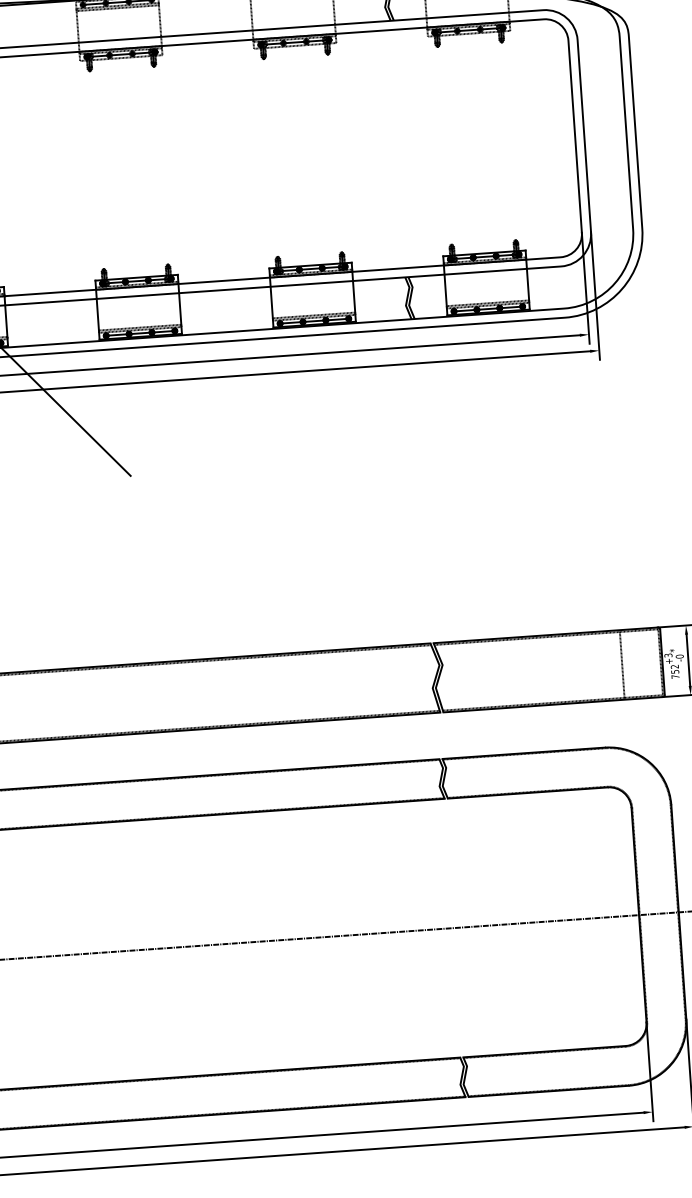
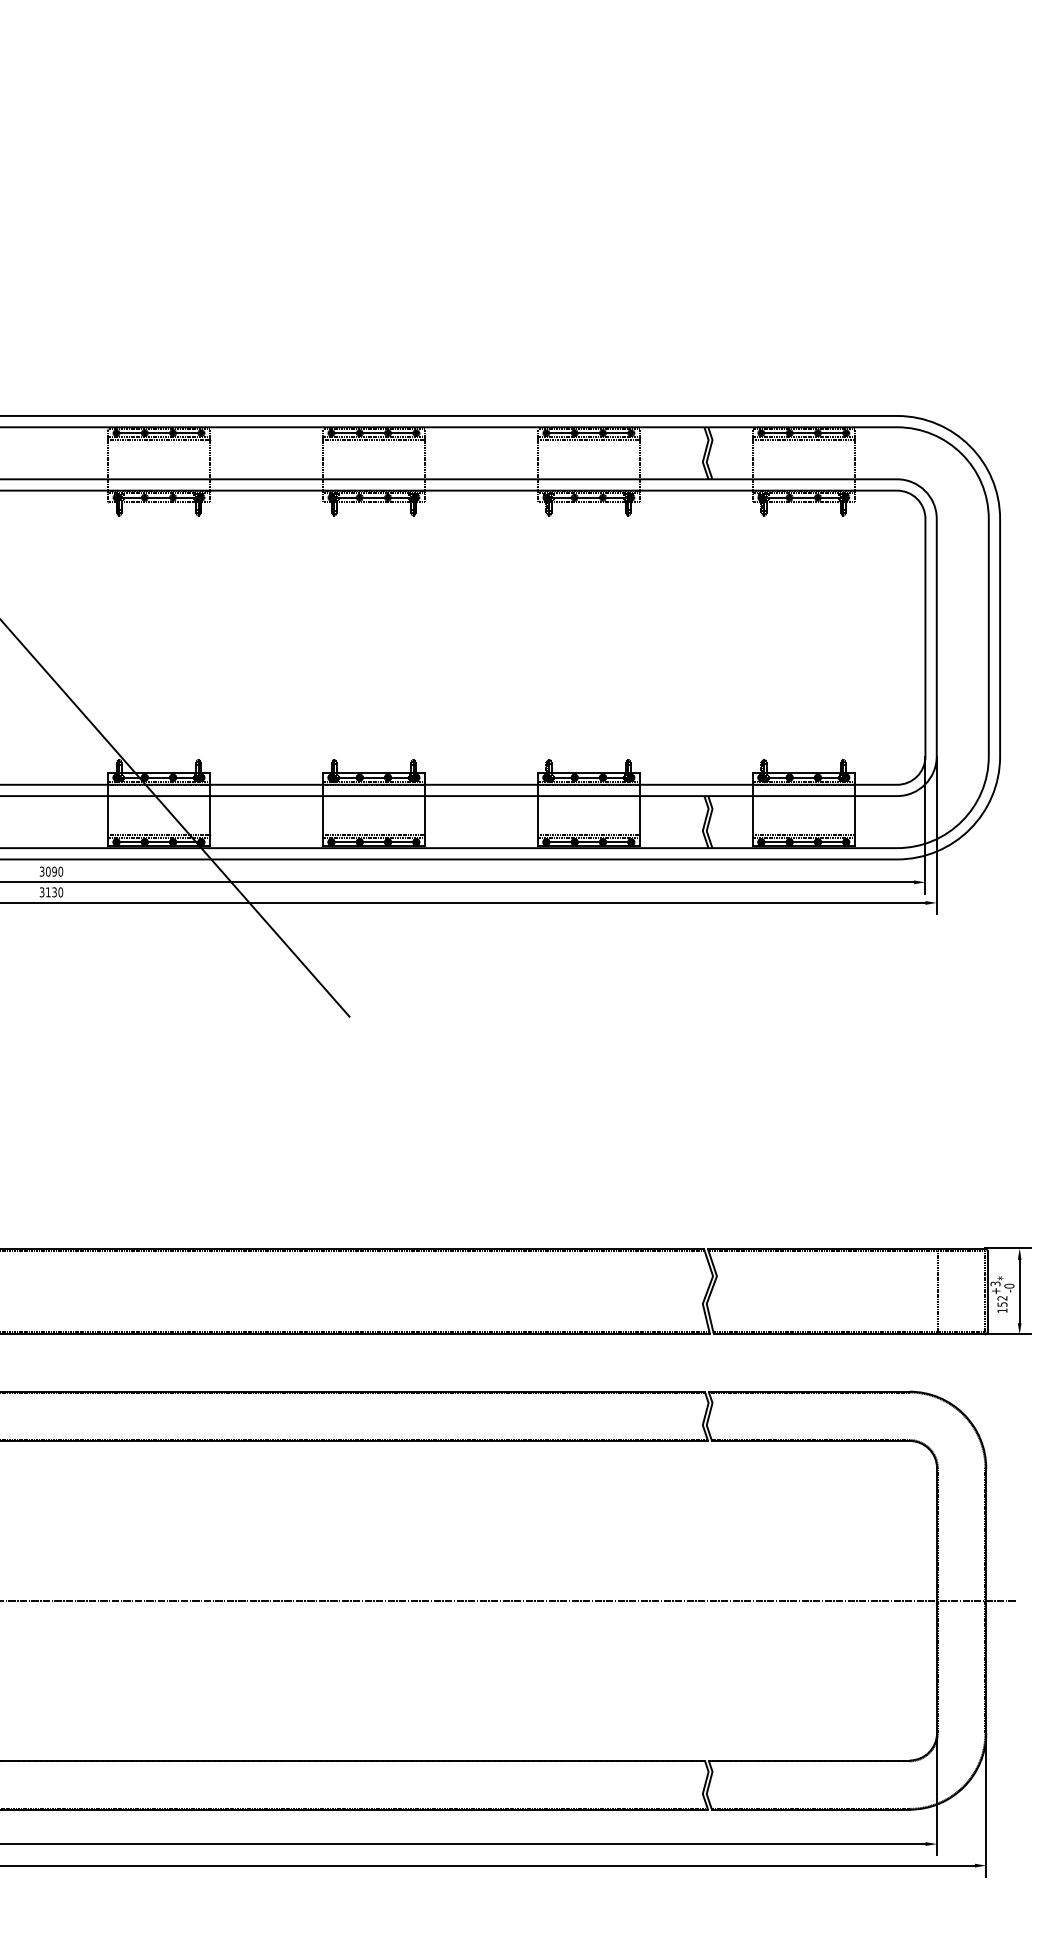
text: (675, 676) -> (1002, 1310), 752 -> 152

